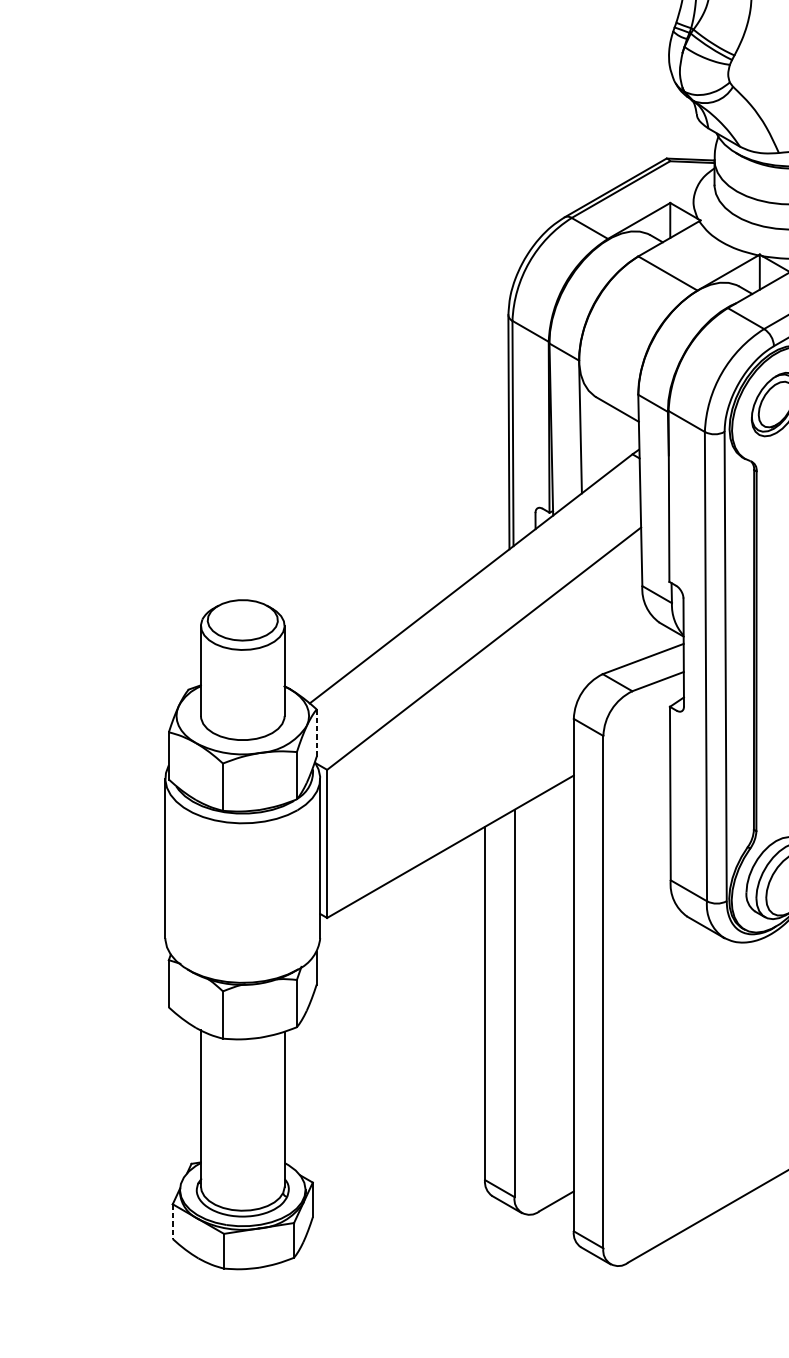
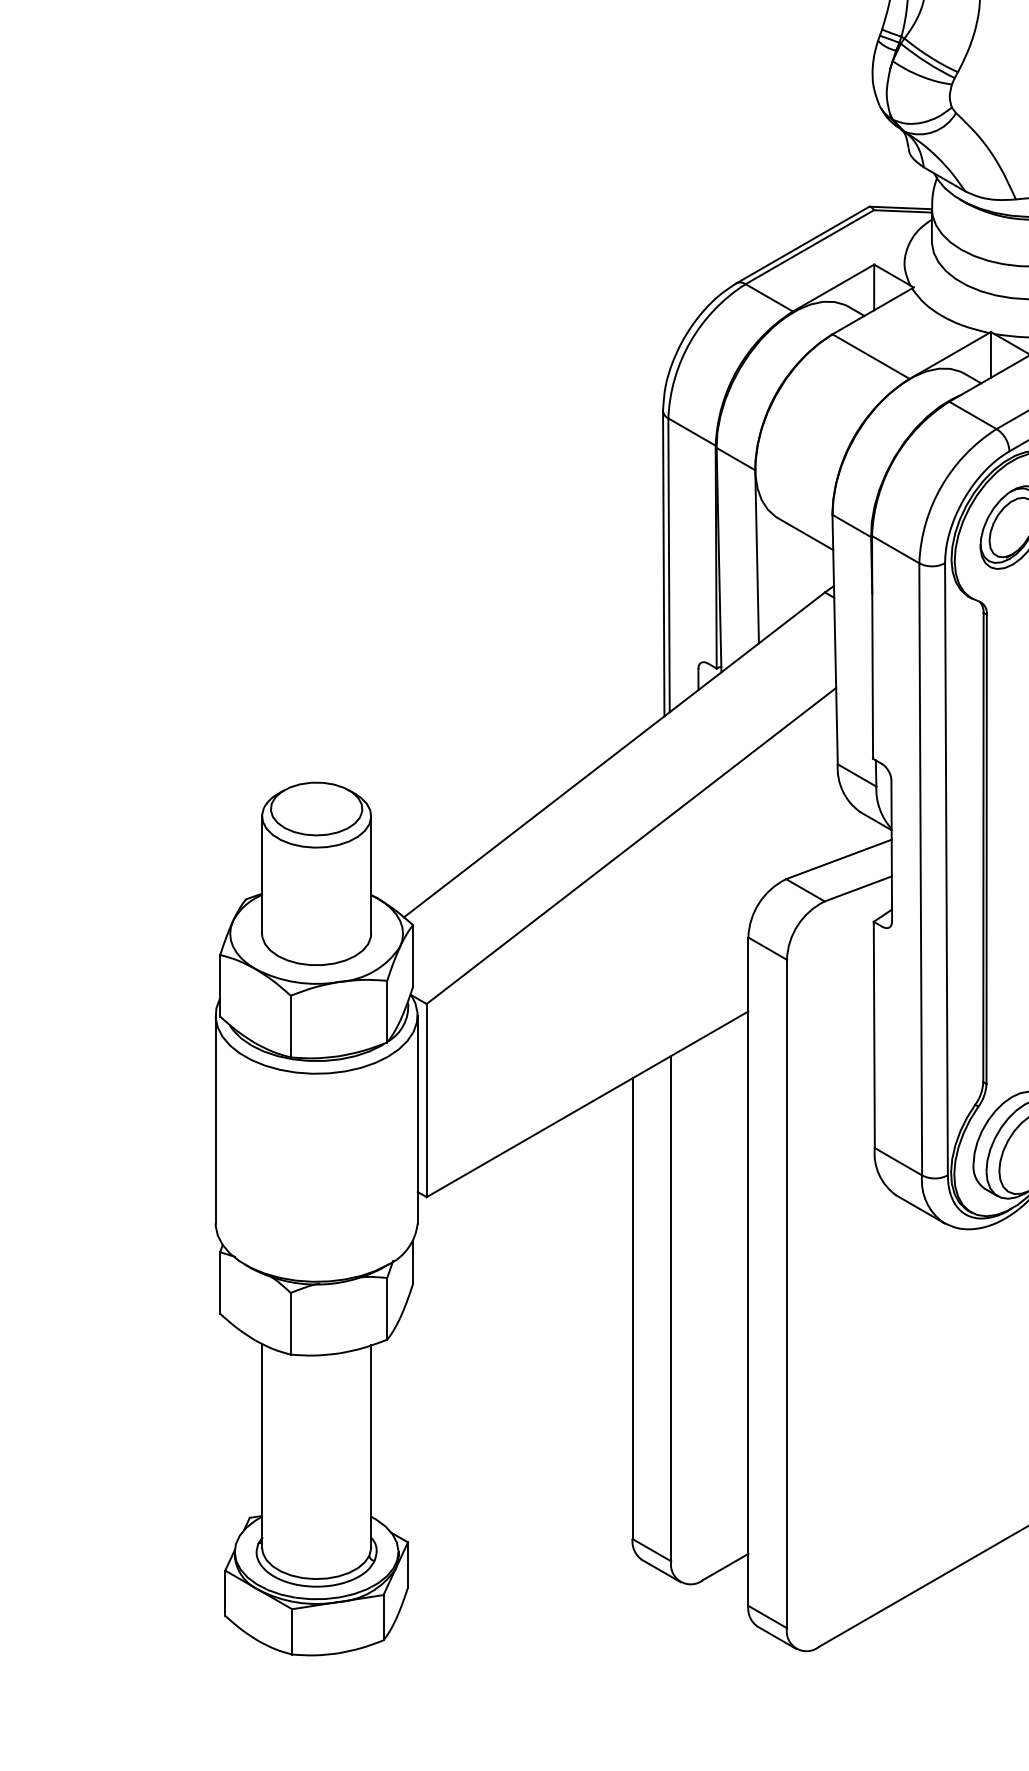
line: (317, 733) -> (413, 956), dashed -> solid
line: (172, 1221) -> (225, 1593), dashed -> solid

